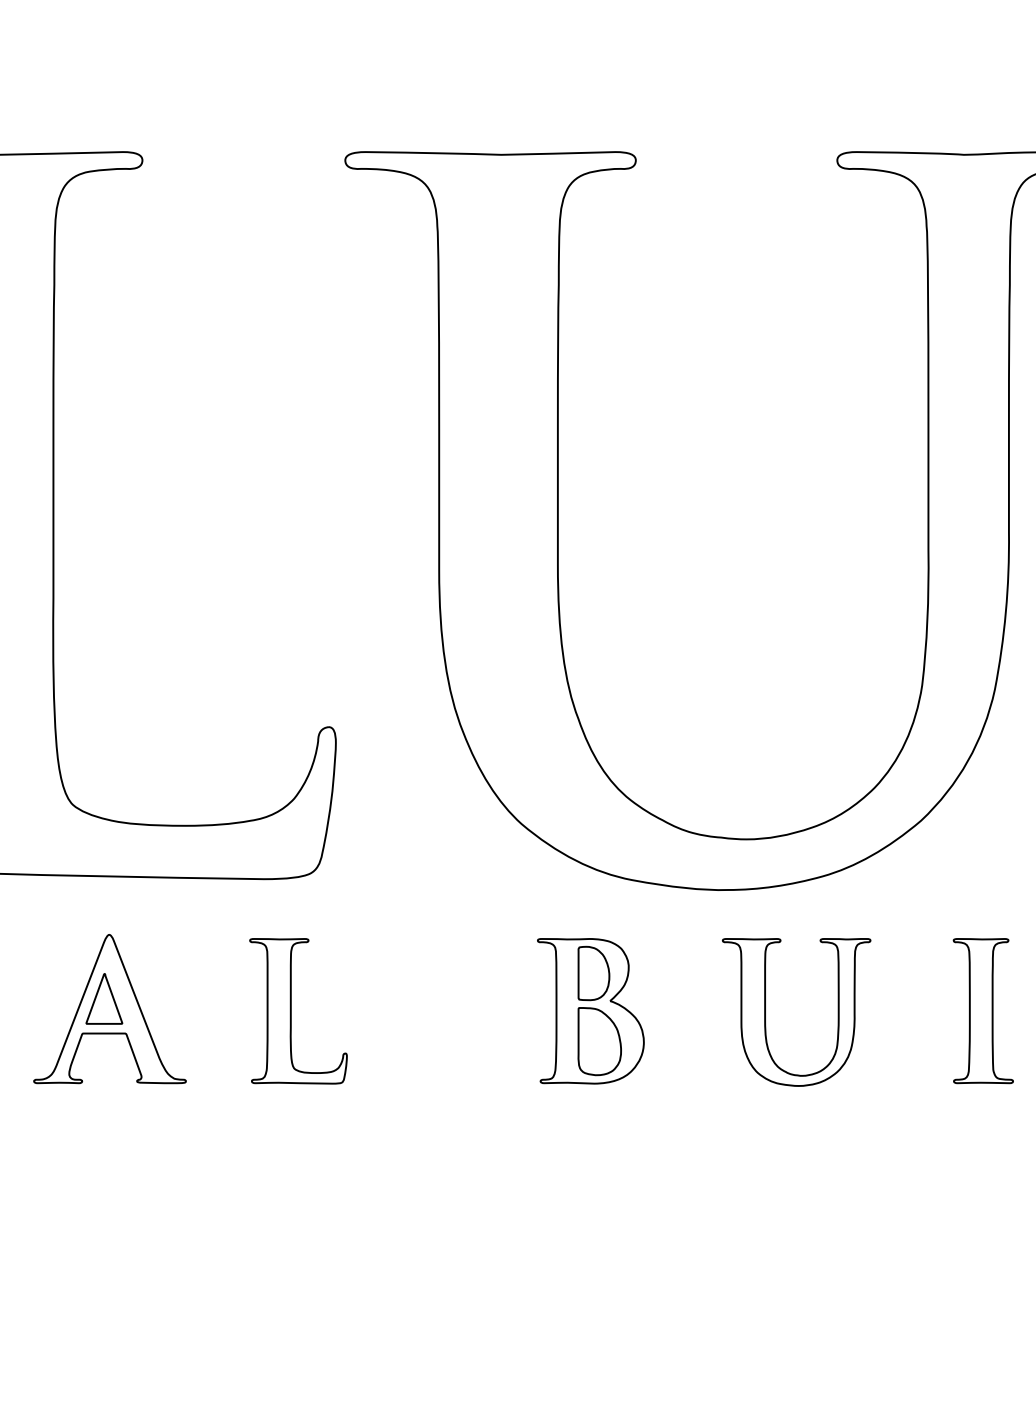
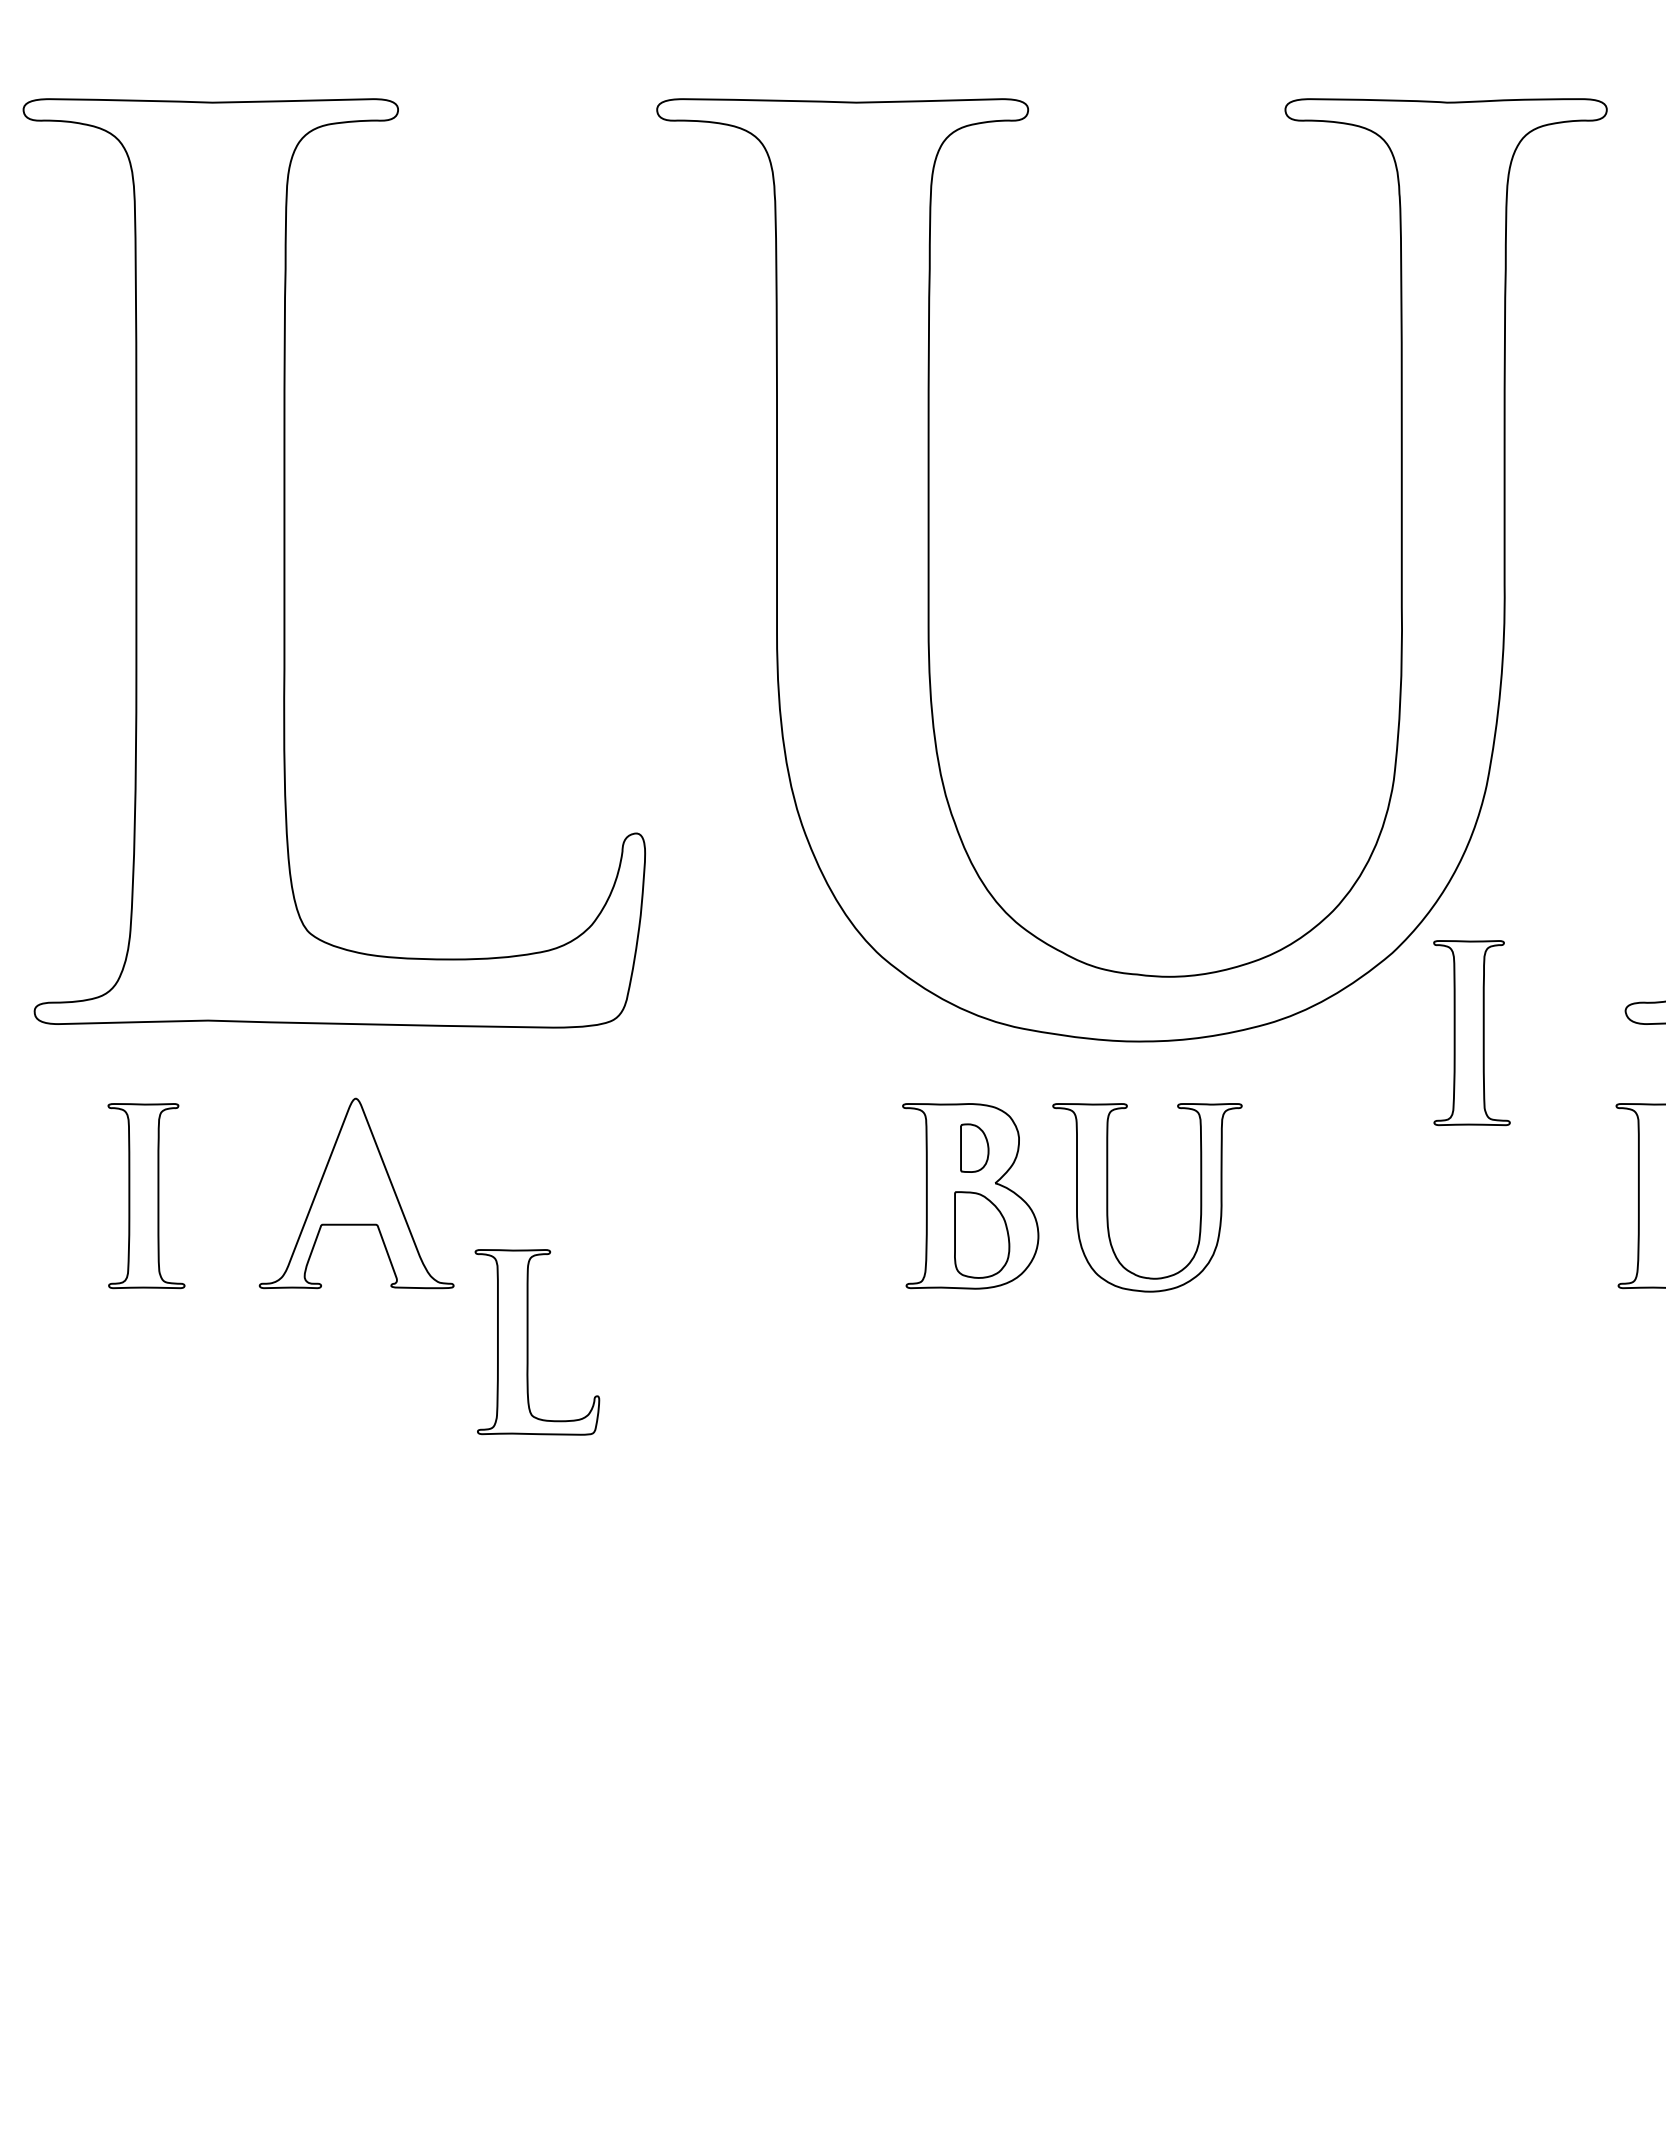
part: (593, 973) -> (974, 1148), size x0.7
part: (104, 998) -> (349, 1180), removed
part: (291, 1011) -> (528, 1342), moved
part: (983, 1011) -> (1471, 1033), moved
part: (766, 1012) -> (1108, 1197), moved

